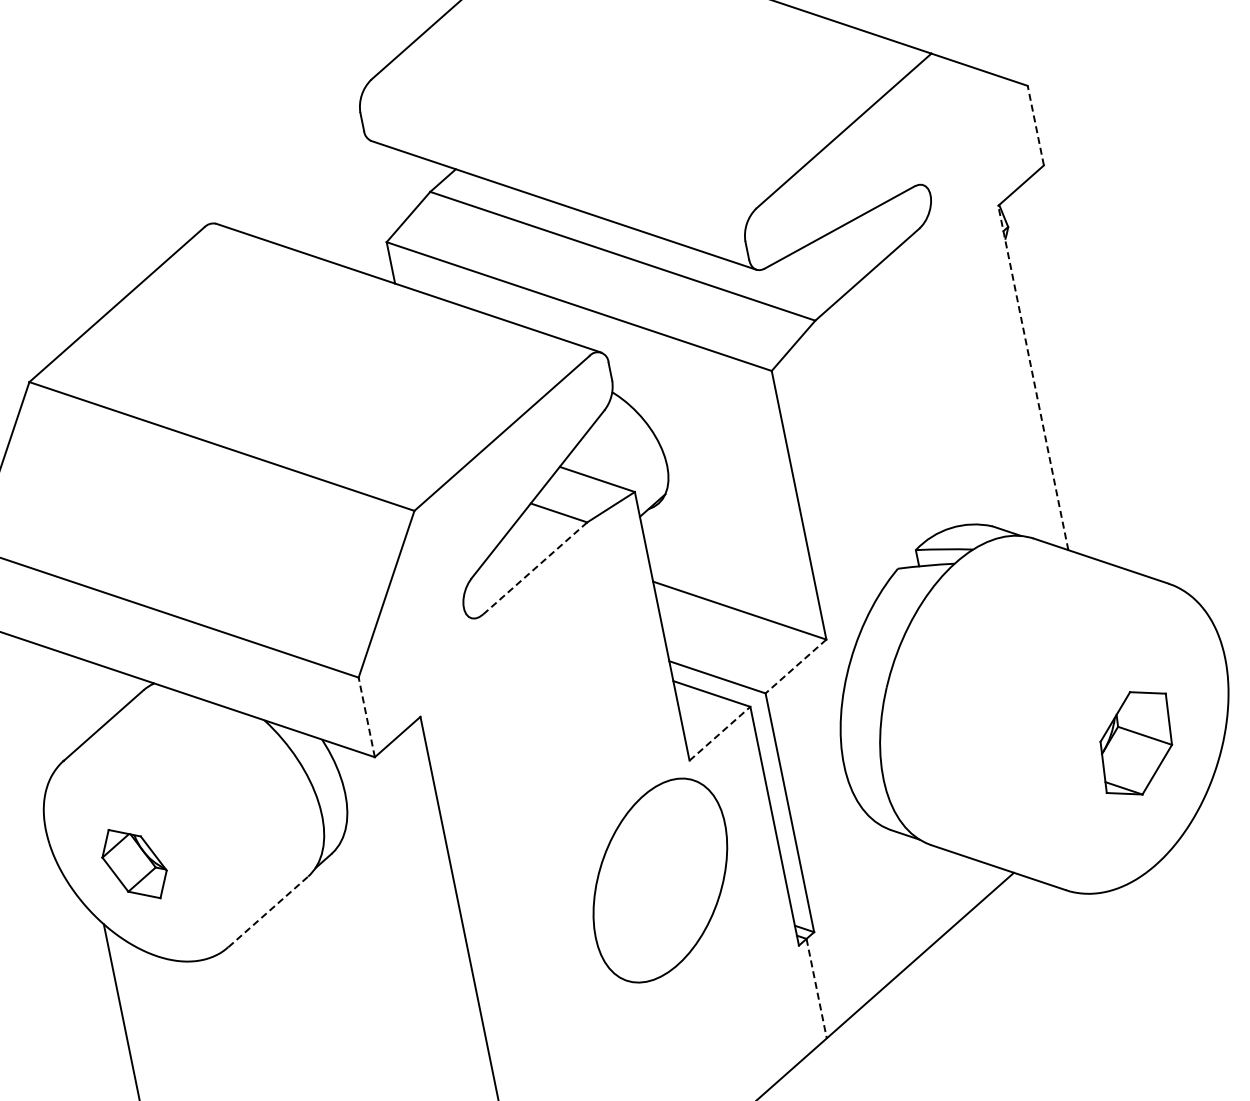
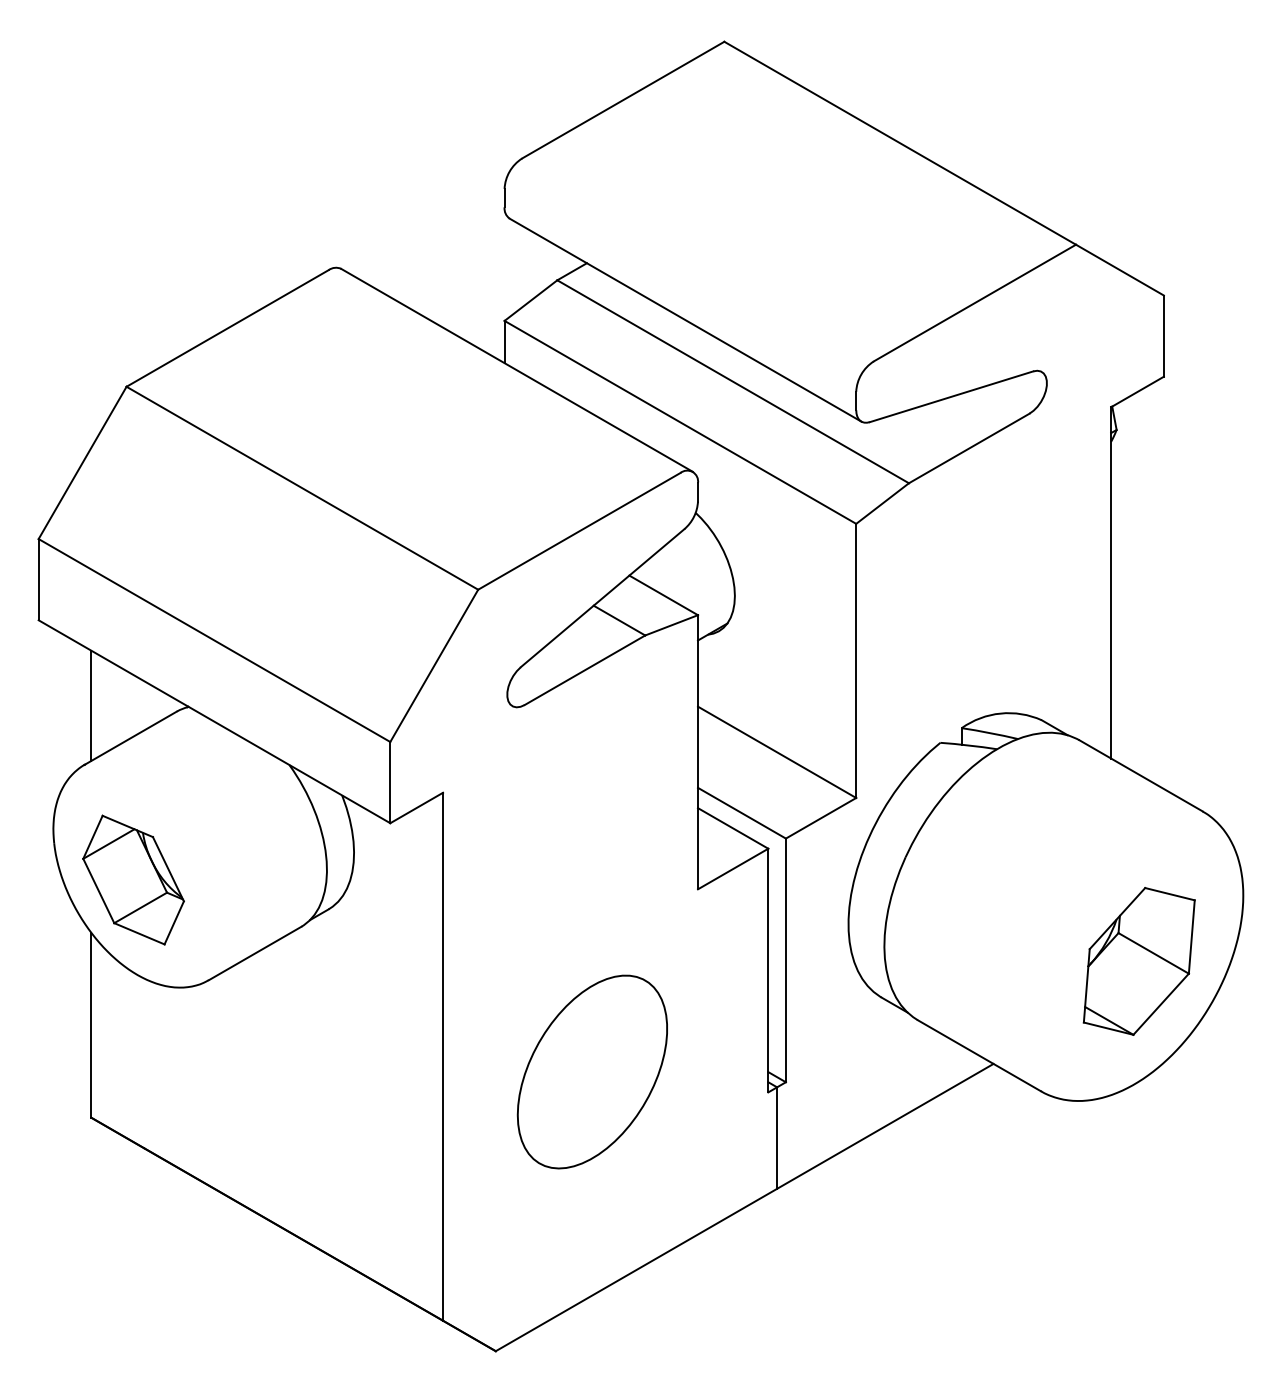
line: (1035, 126) -> (1163, 336), dashed -> solid
line: (1033, 377) -> (1111, 582), dashed -> solid
line: (535, 568) -> (585, 670), dashed -> solid
line: (796, 666) -> (821, 818), dashed -> solid
line: (58, 701) -> (91, 705), added
line: (366, 717) -> (390, 782), dashed -> solid
line: (720, 734) -> (733, 869), dashed -> solid
part: (1135, 743) -> (1138, 961), size x1.43
part: (134, 863) -> (133, 879), size x1.67
part: (659, 880) -> (591, 1071), moved
line: (268, 911) -> (255, 953), dashed -> solid
line: (817, 988) -> (777, 1138), dashed -> solid

